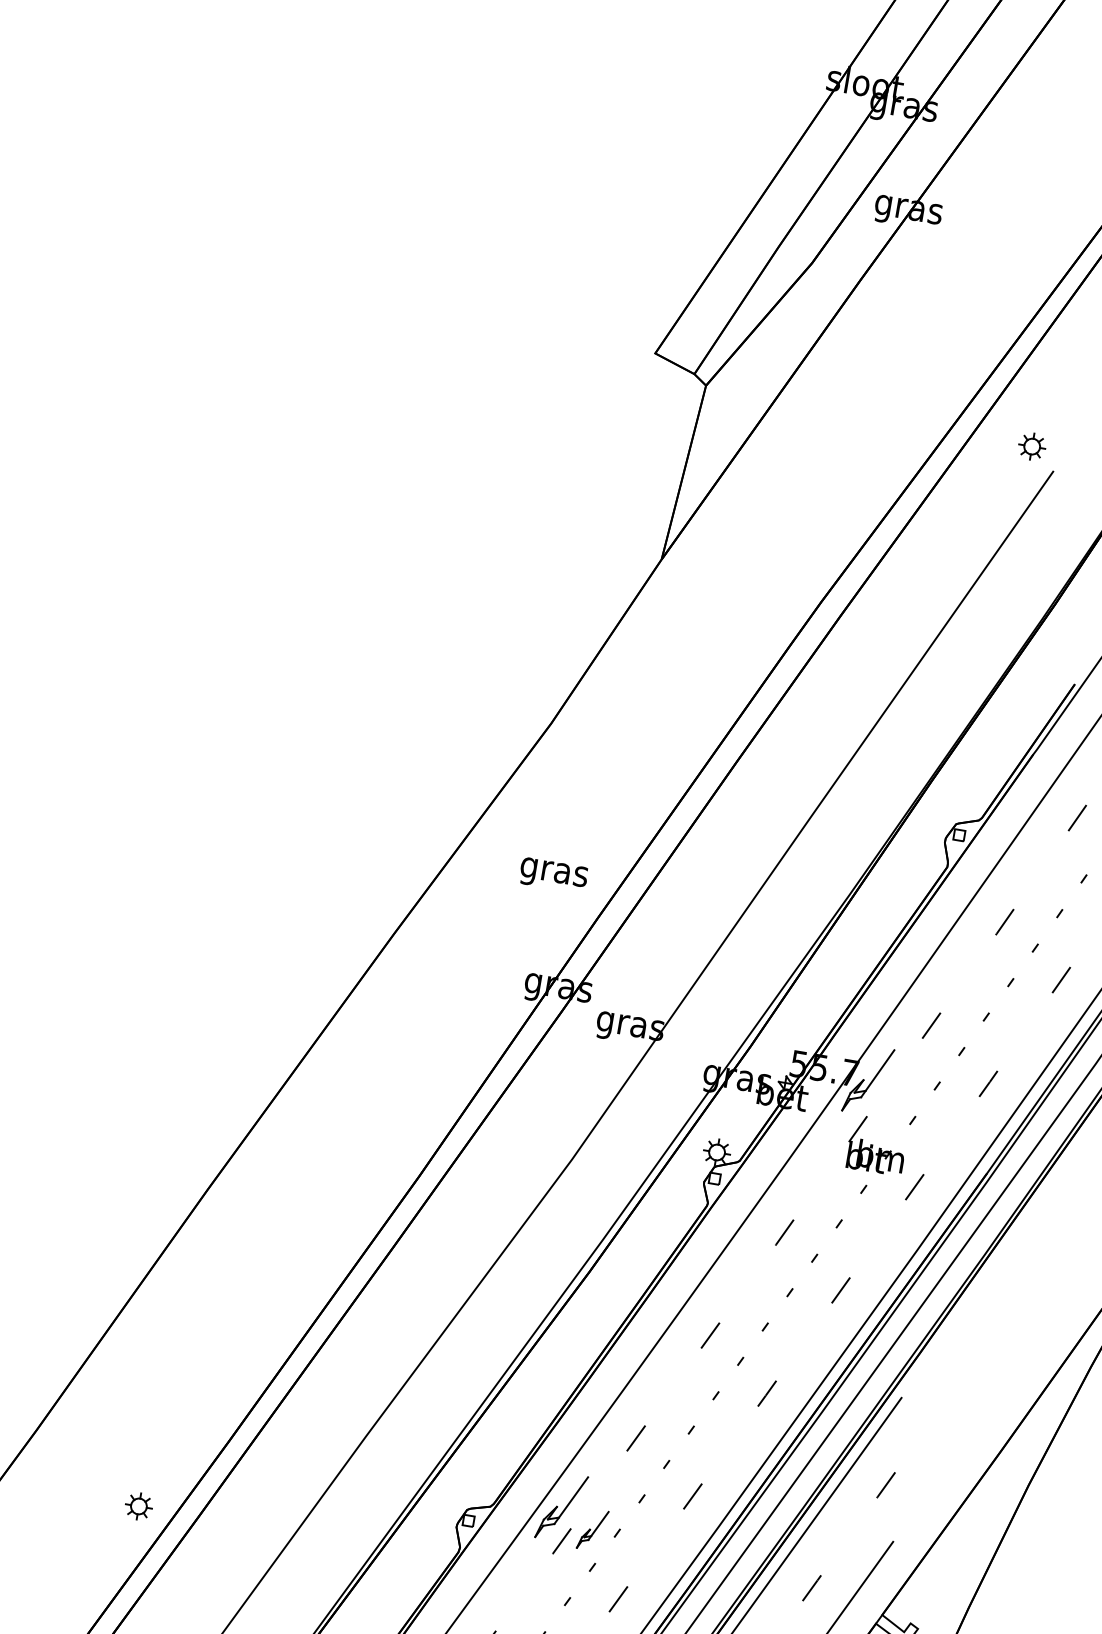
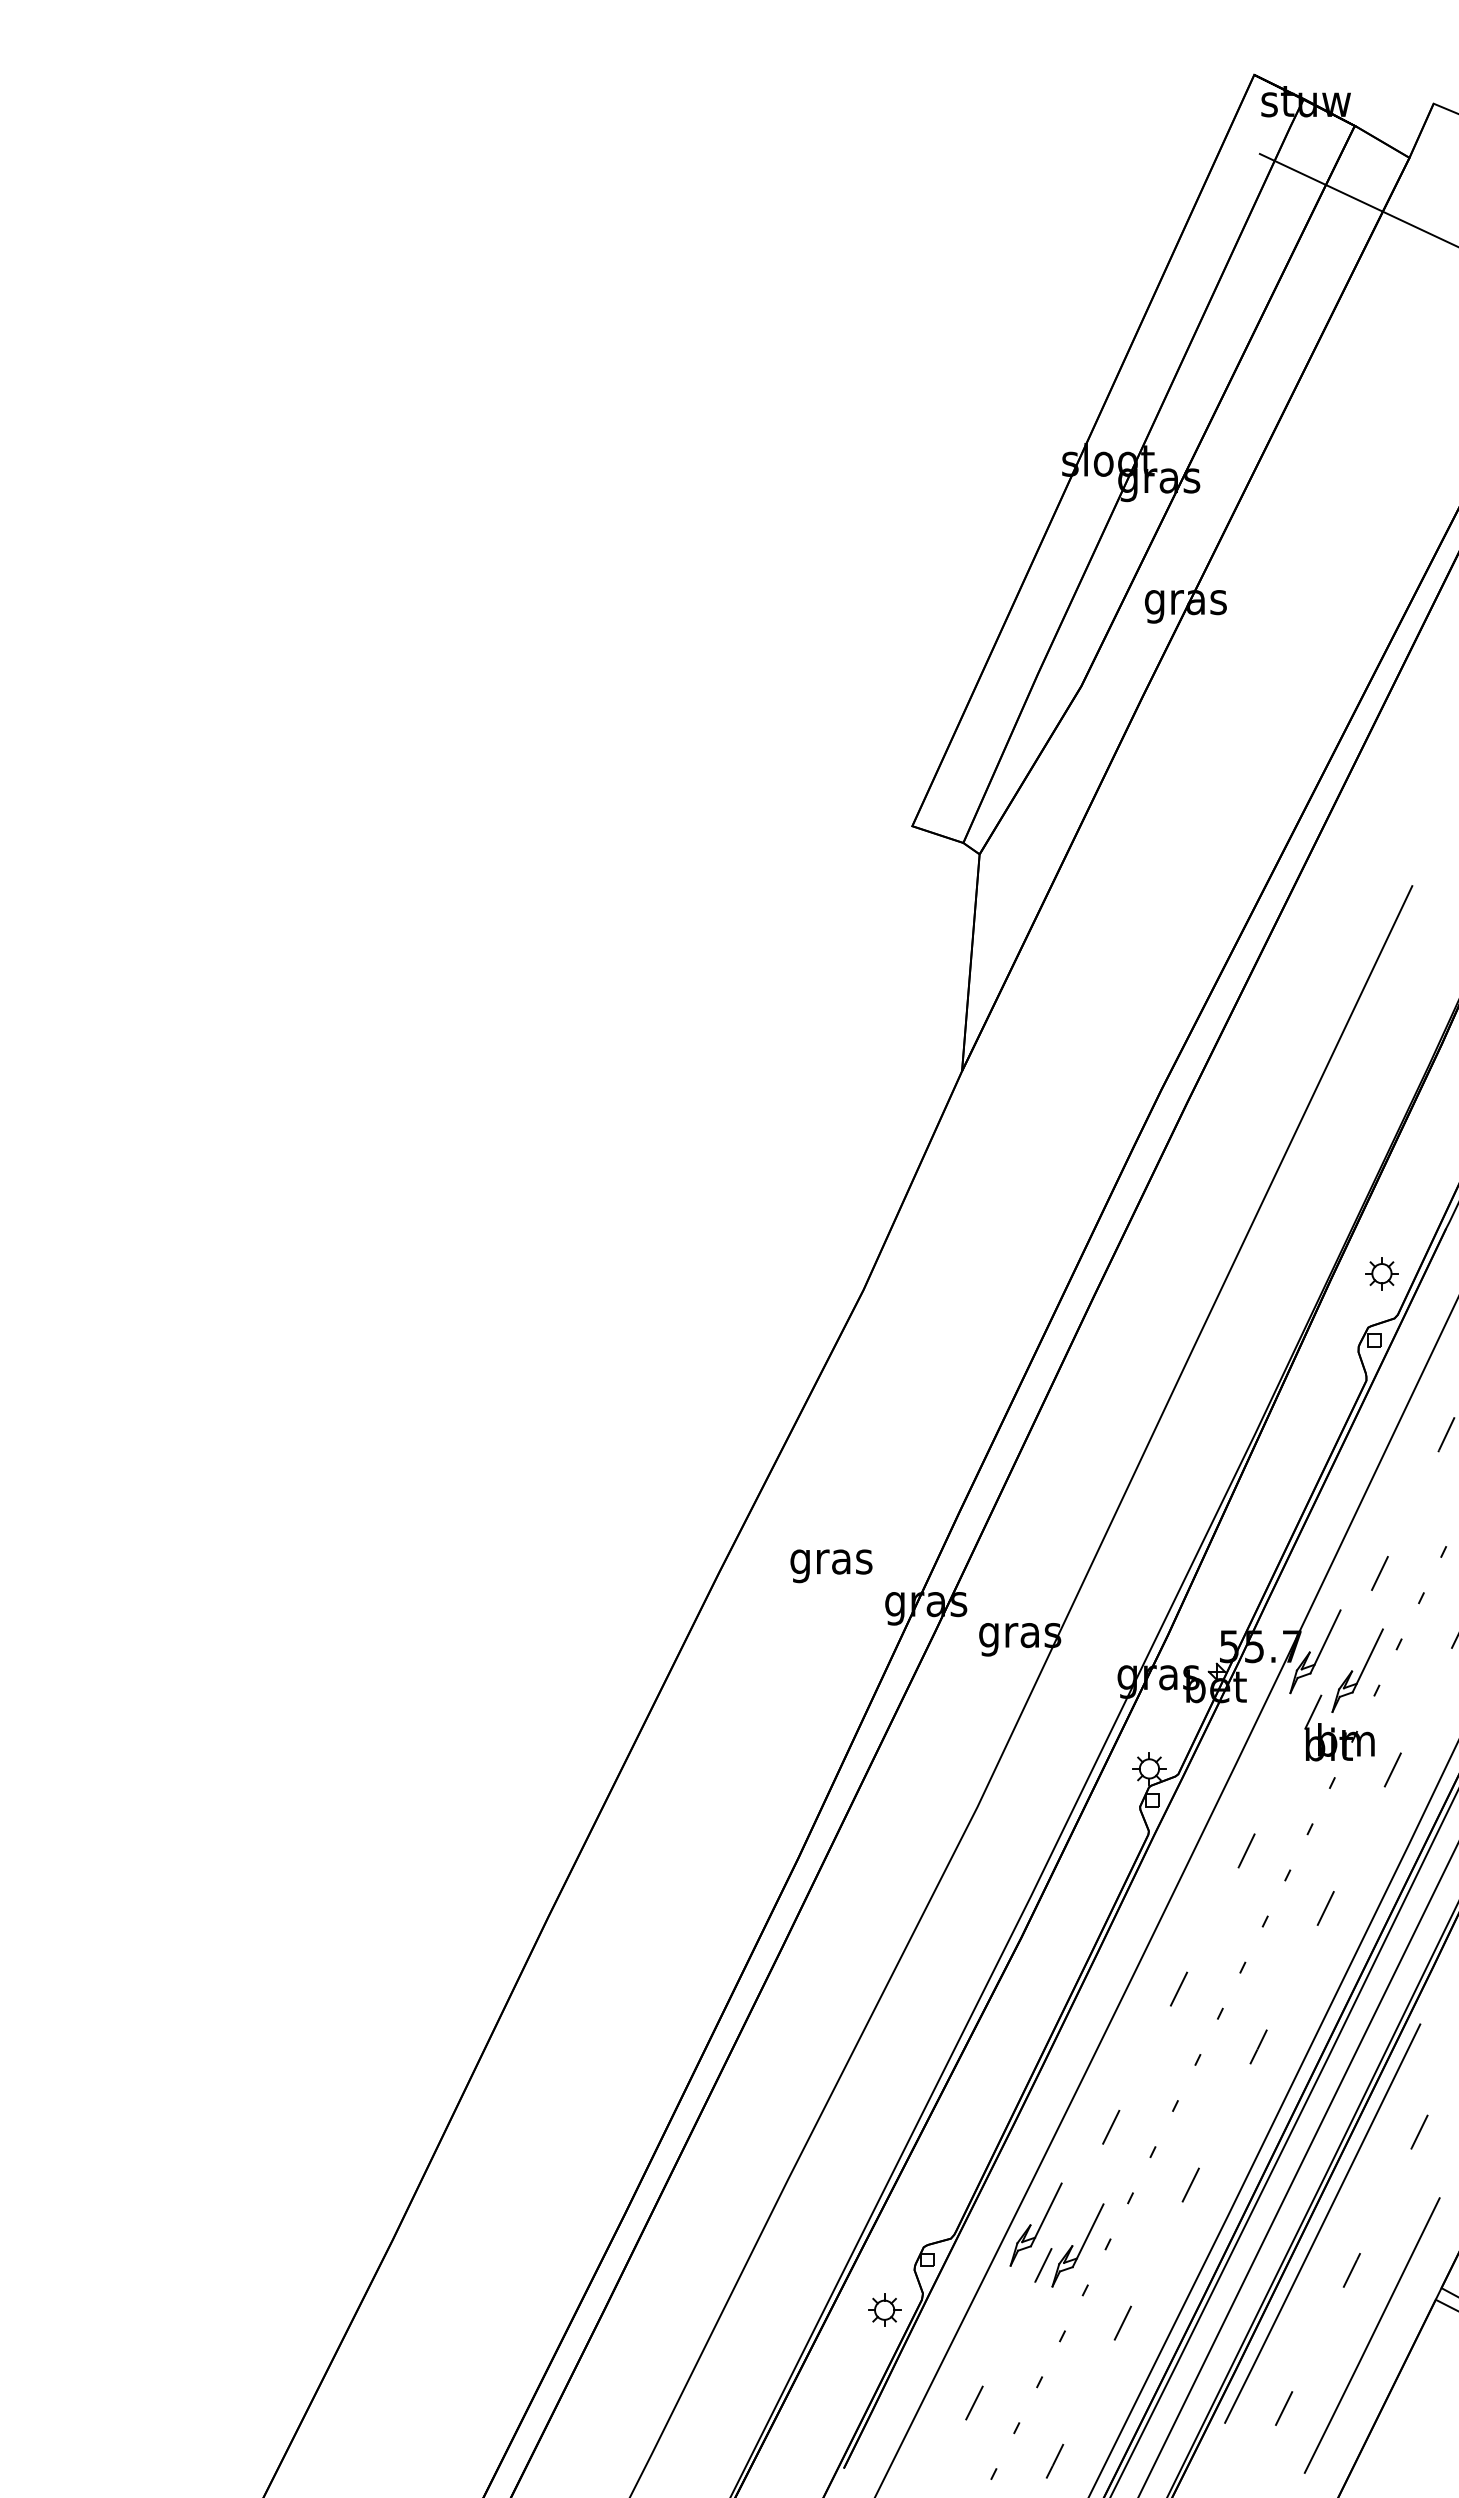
part: (1031, 446) -> (1381, 1273), moved
text: (553, 875) -> (831, 1566), moved
part: (899, 1101) -> (1357, 1670), added
part: (138, 1505) -> (884, 2309), moved
part: (592, 1529) -> (1077, 2245), size x1.67

